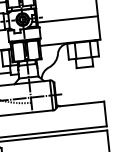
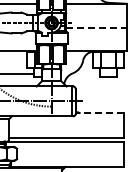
line: (67, 19) -> (96, 27), solid -> dashed
line: (80, 104) -> (100, 113), solid -> dashed

